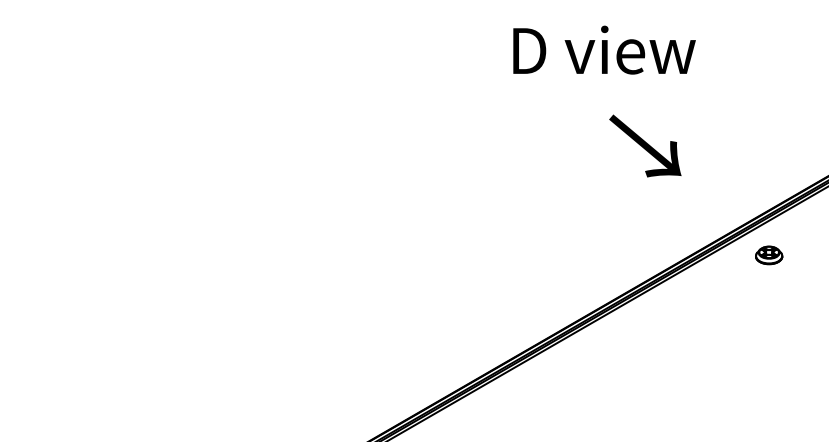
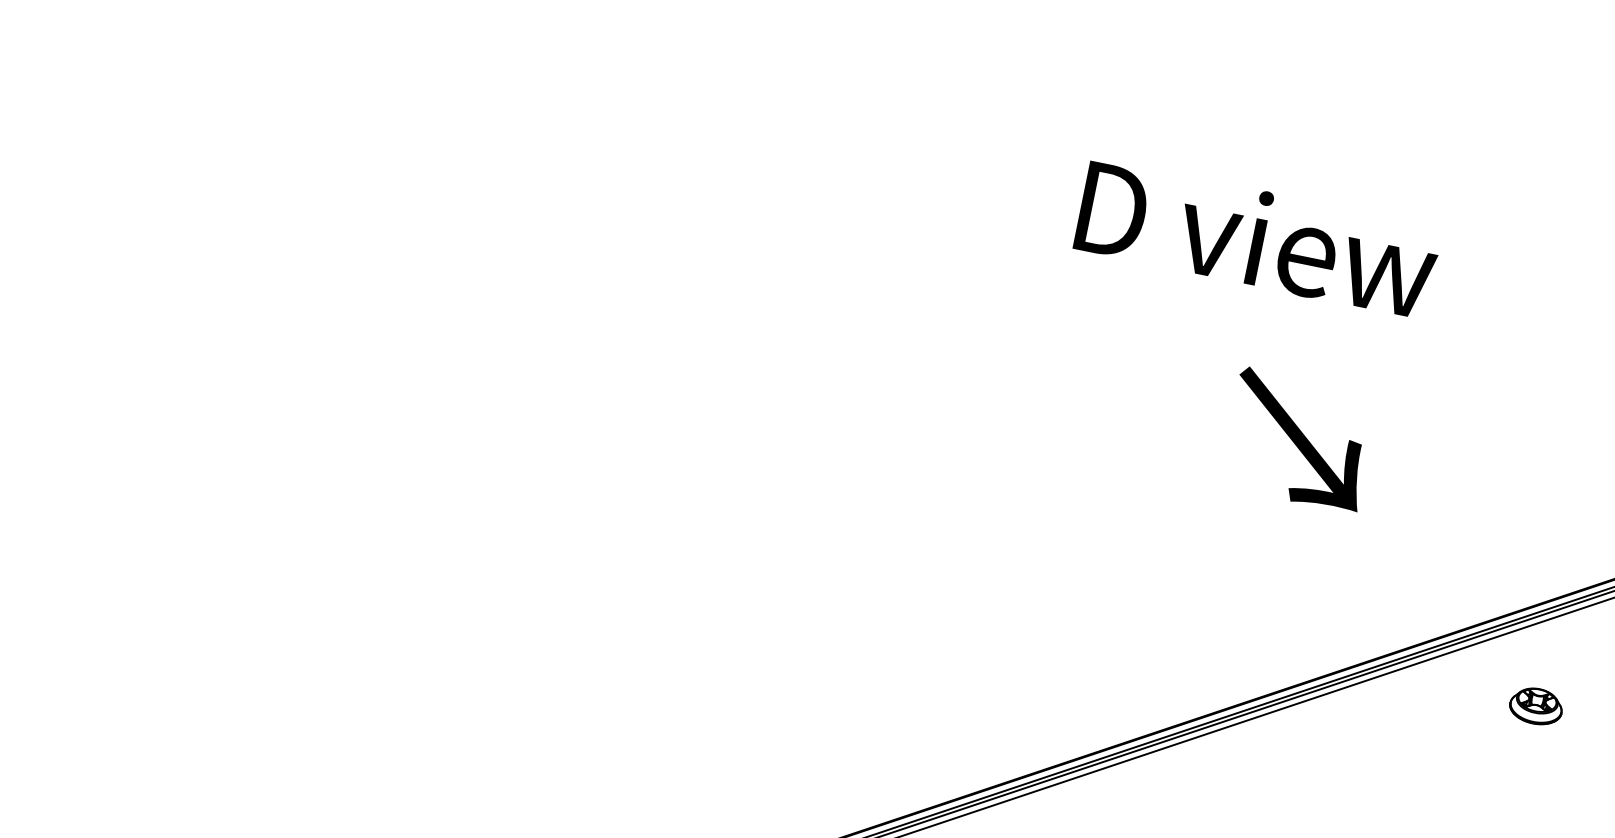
part: (769, 255) -> (1536, 706), moved

